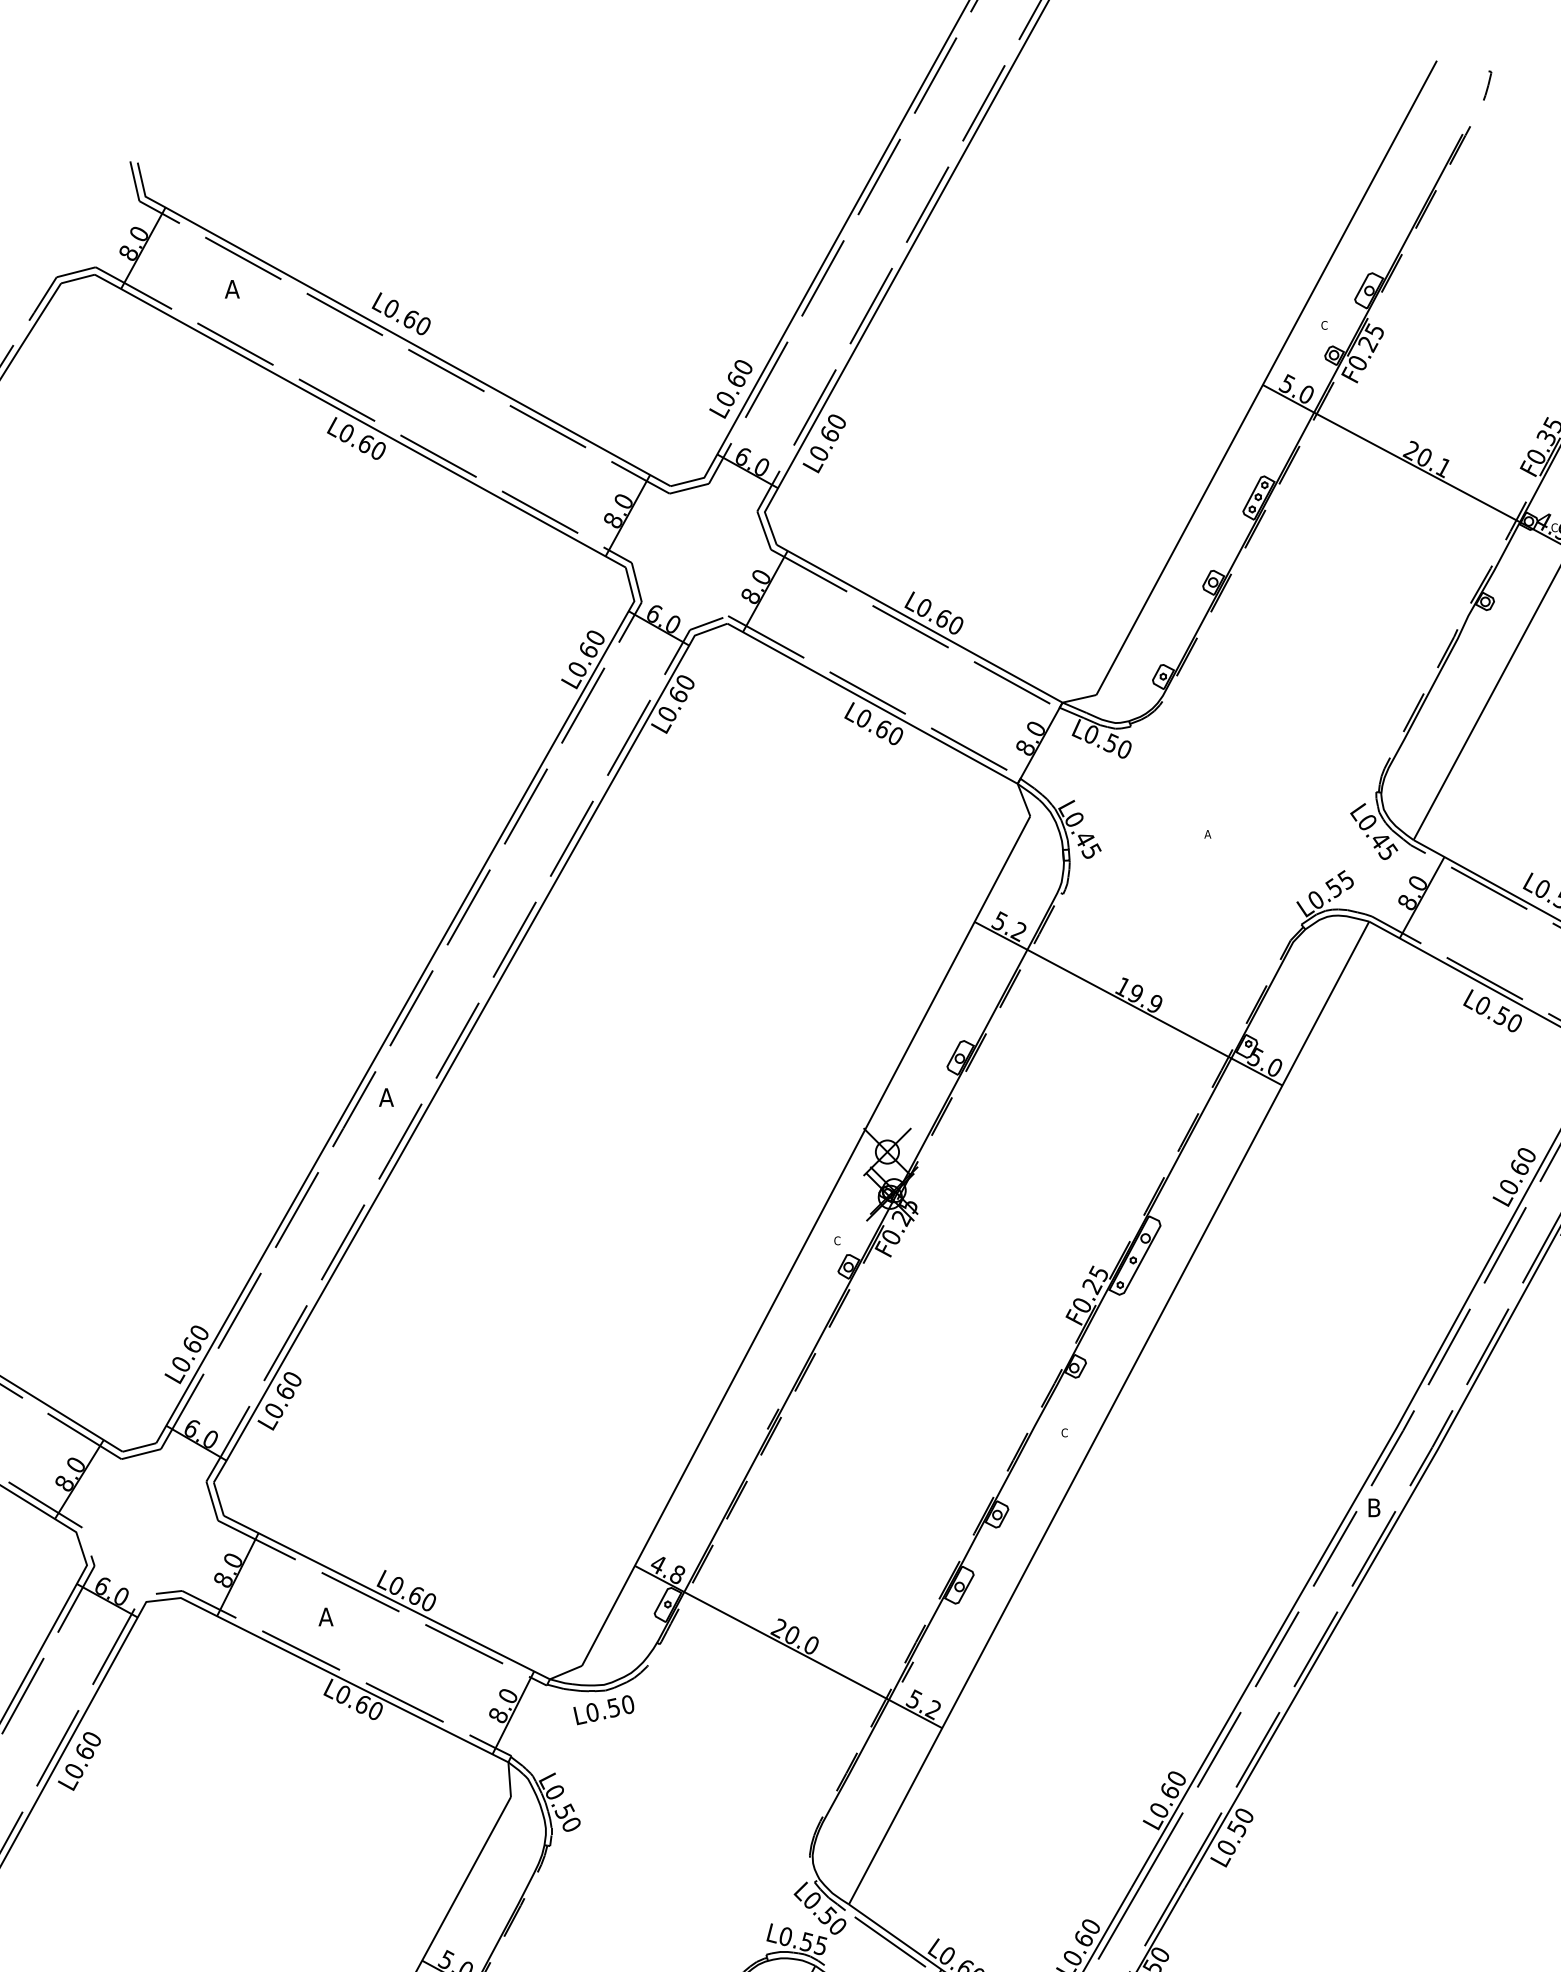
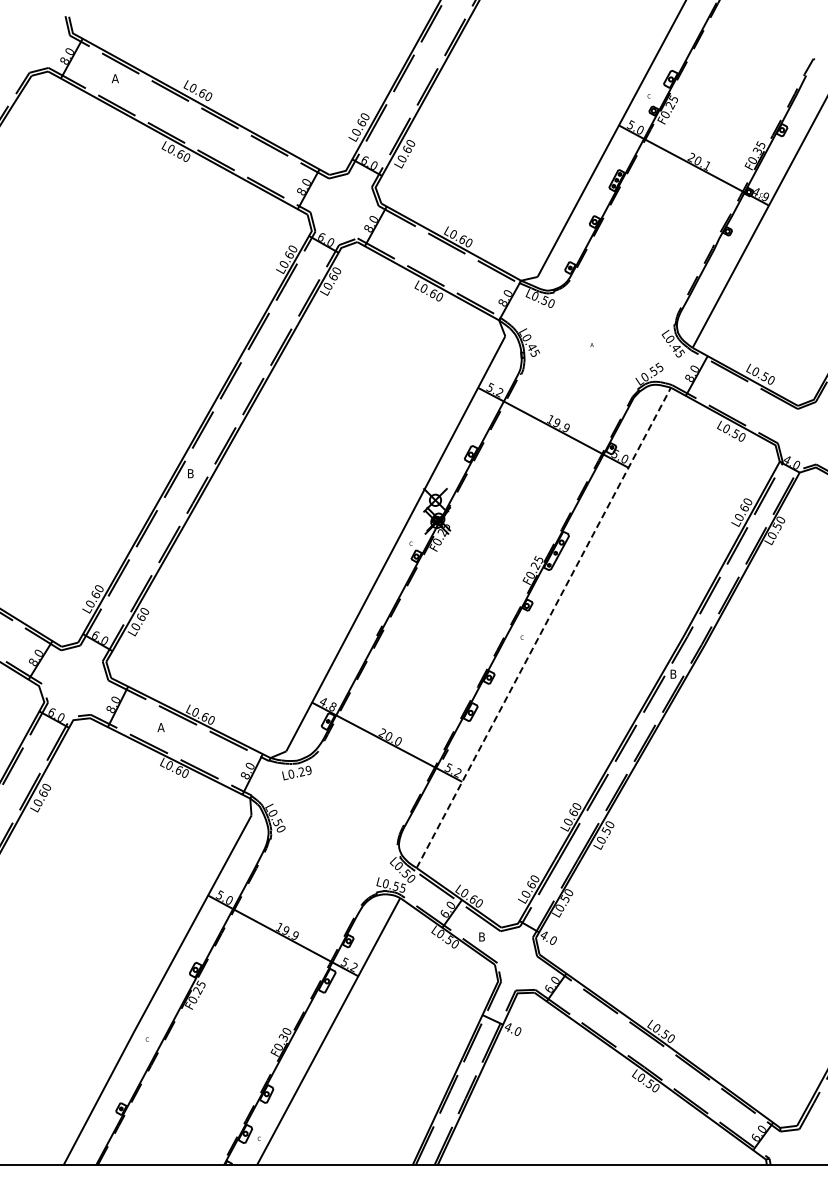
text: (386, 1097) -> (190, 473), A -> B
line: (1108, 1412) -> (543, 627), solid -> dashed
text: (619, 1706) -> (304, 771), L0.50 -> L0.29

